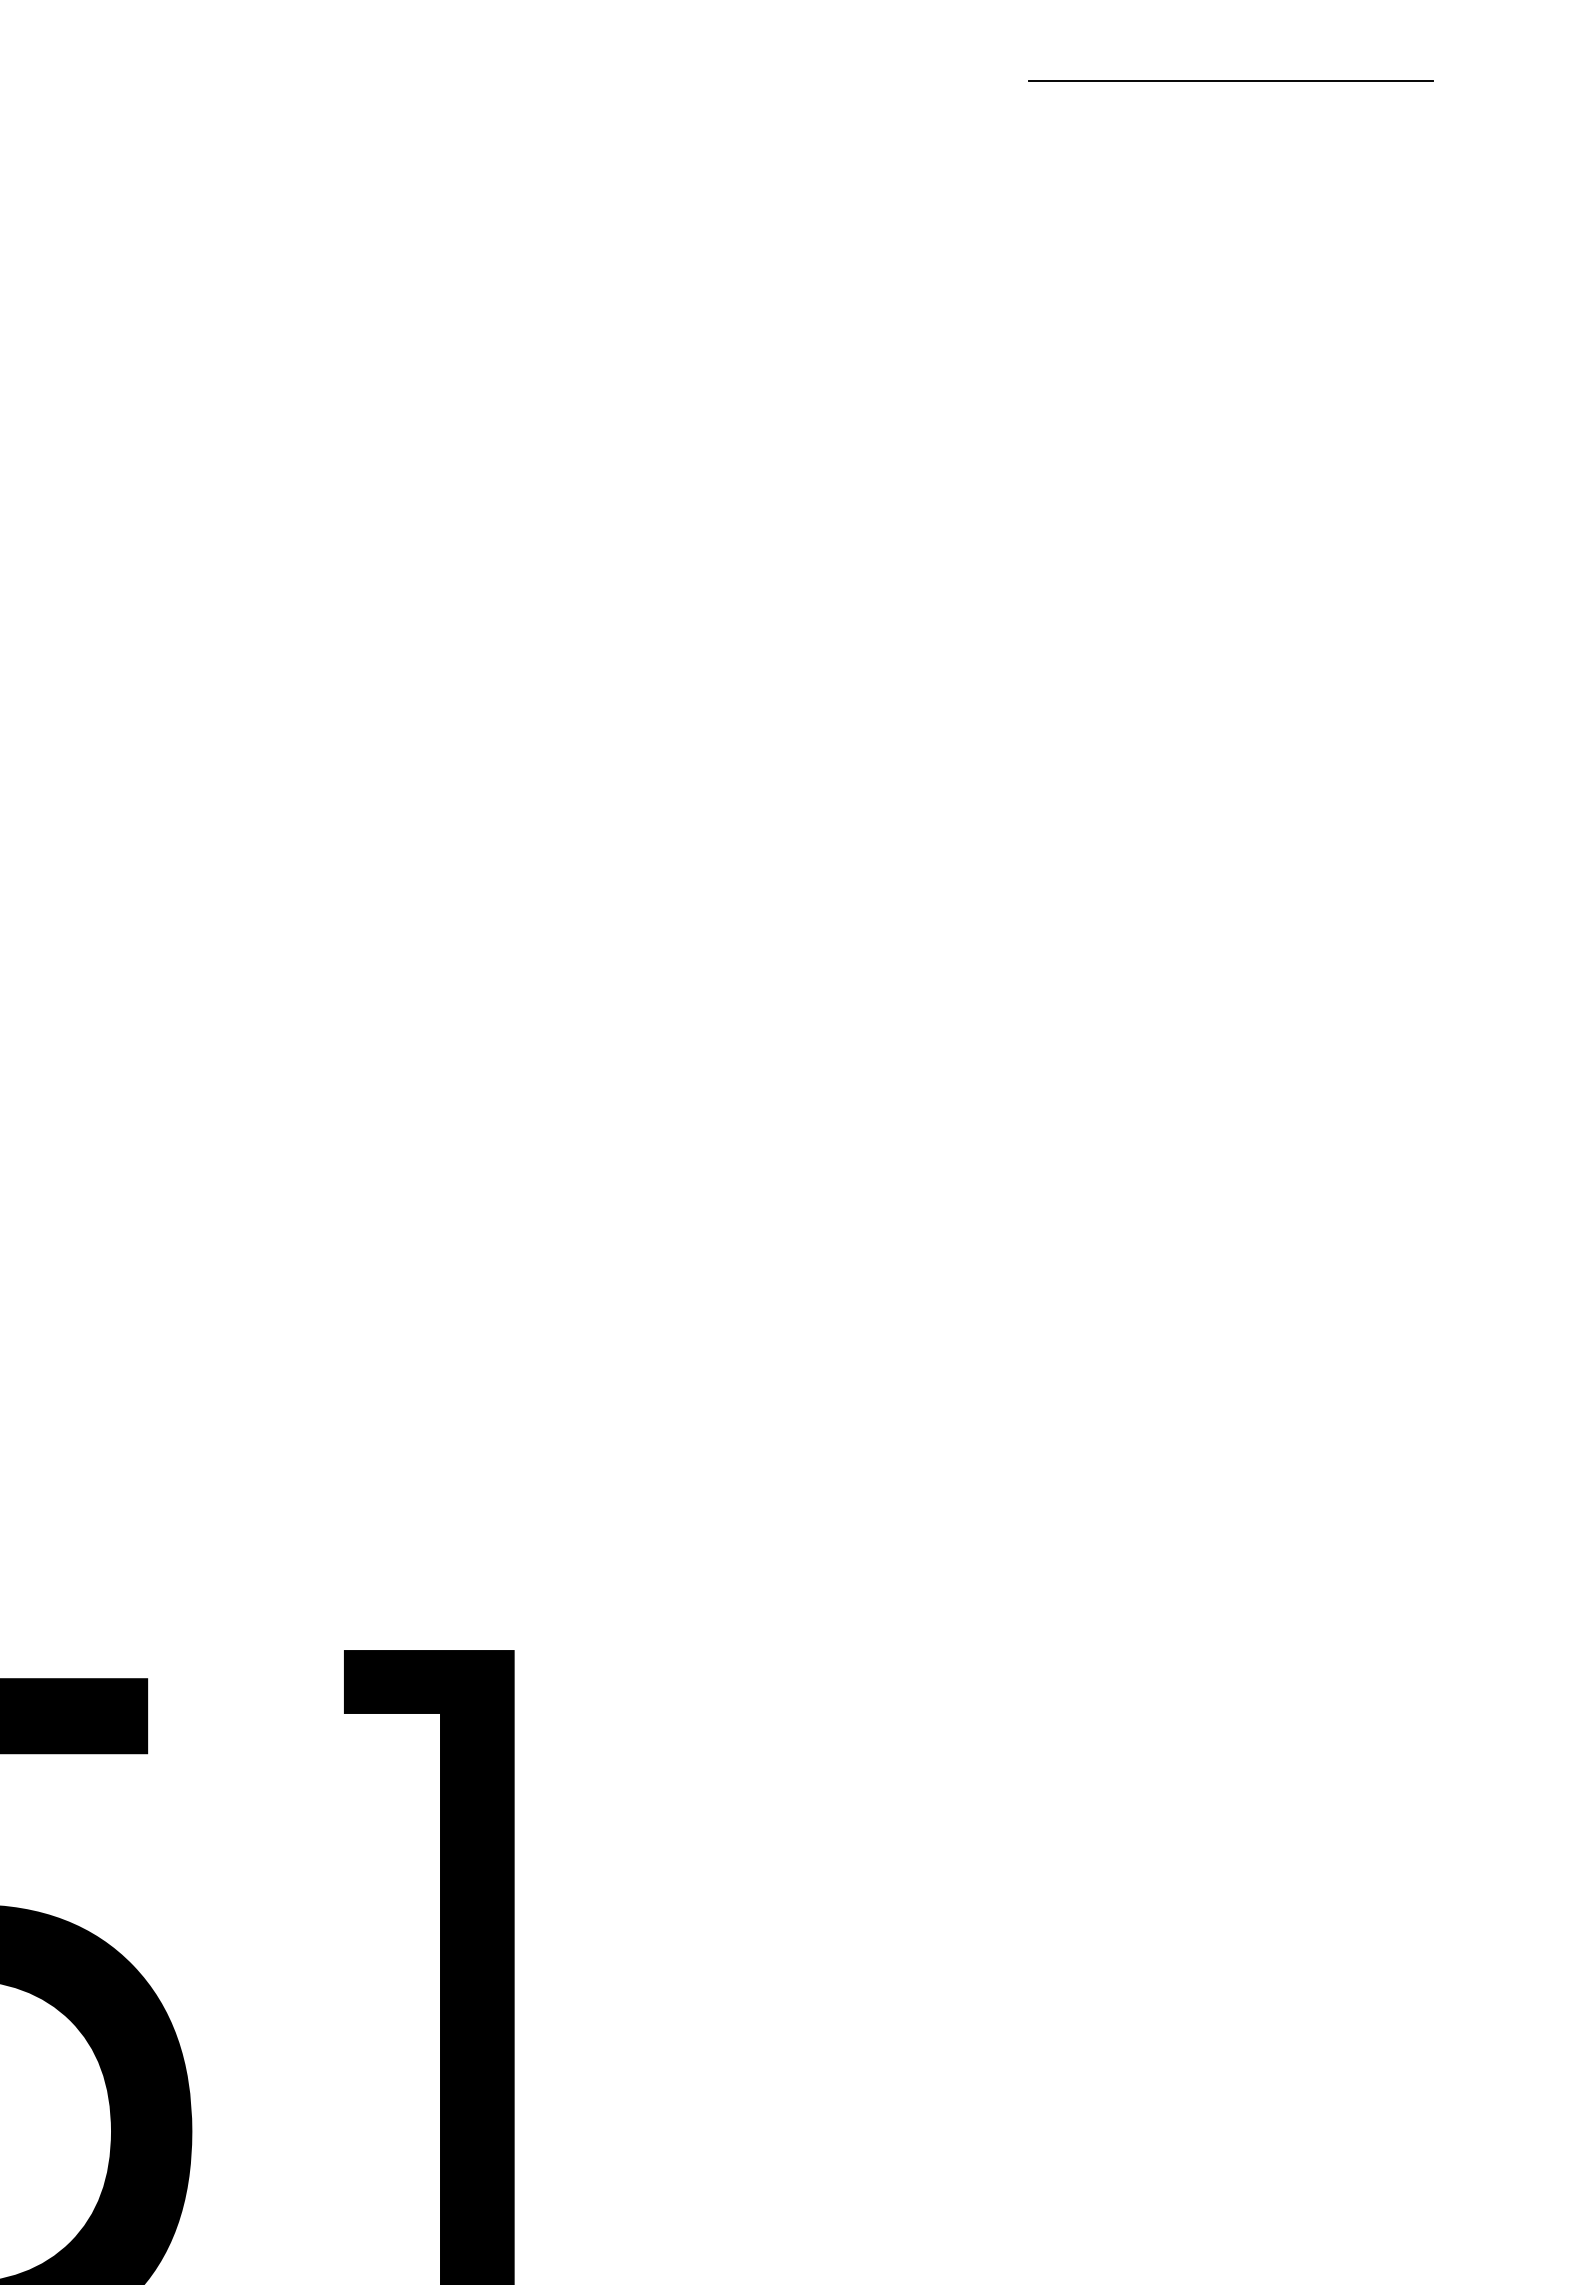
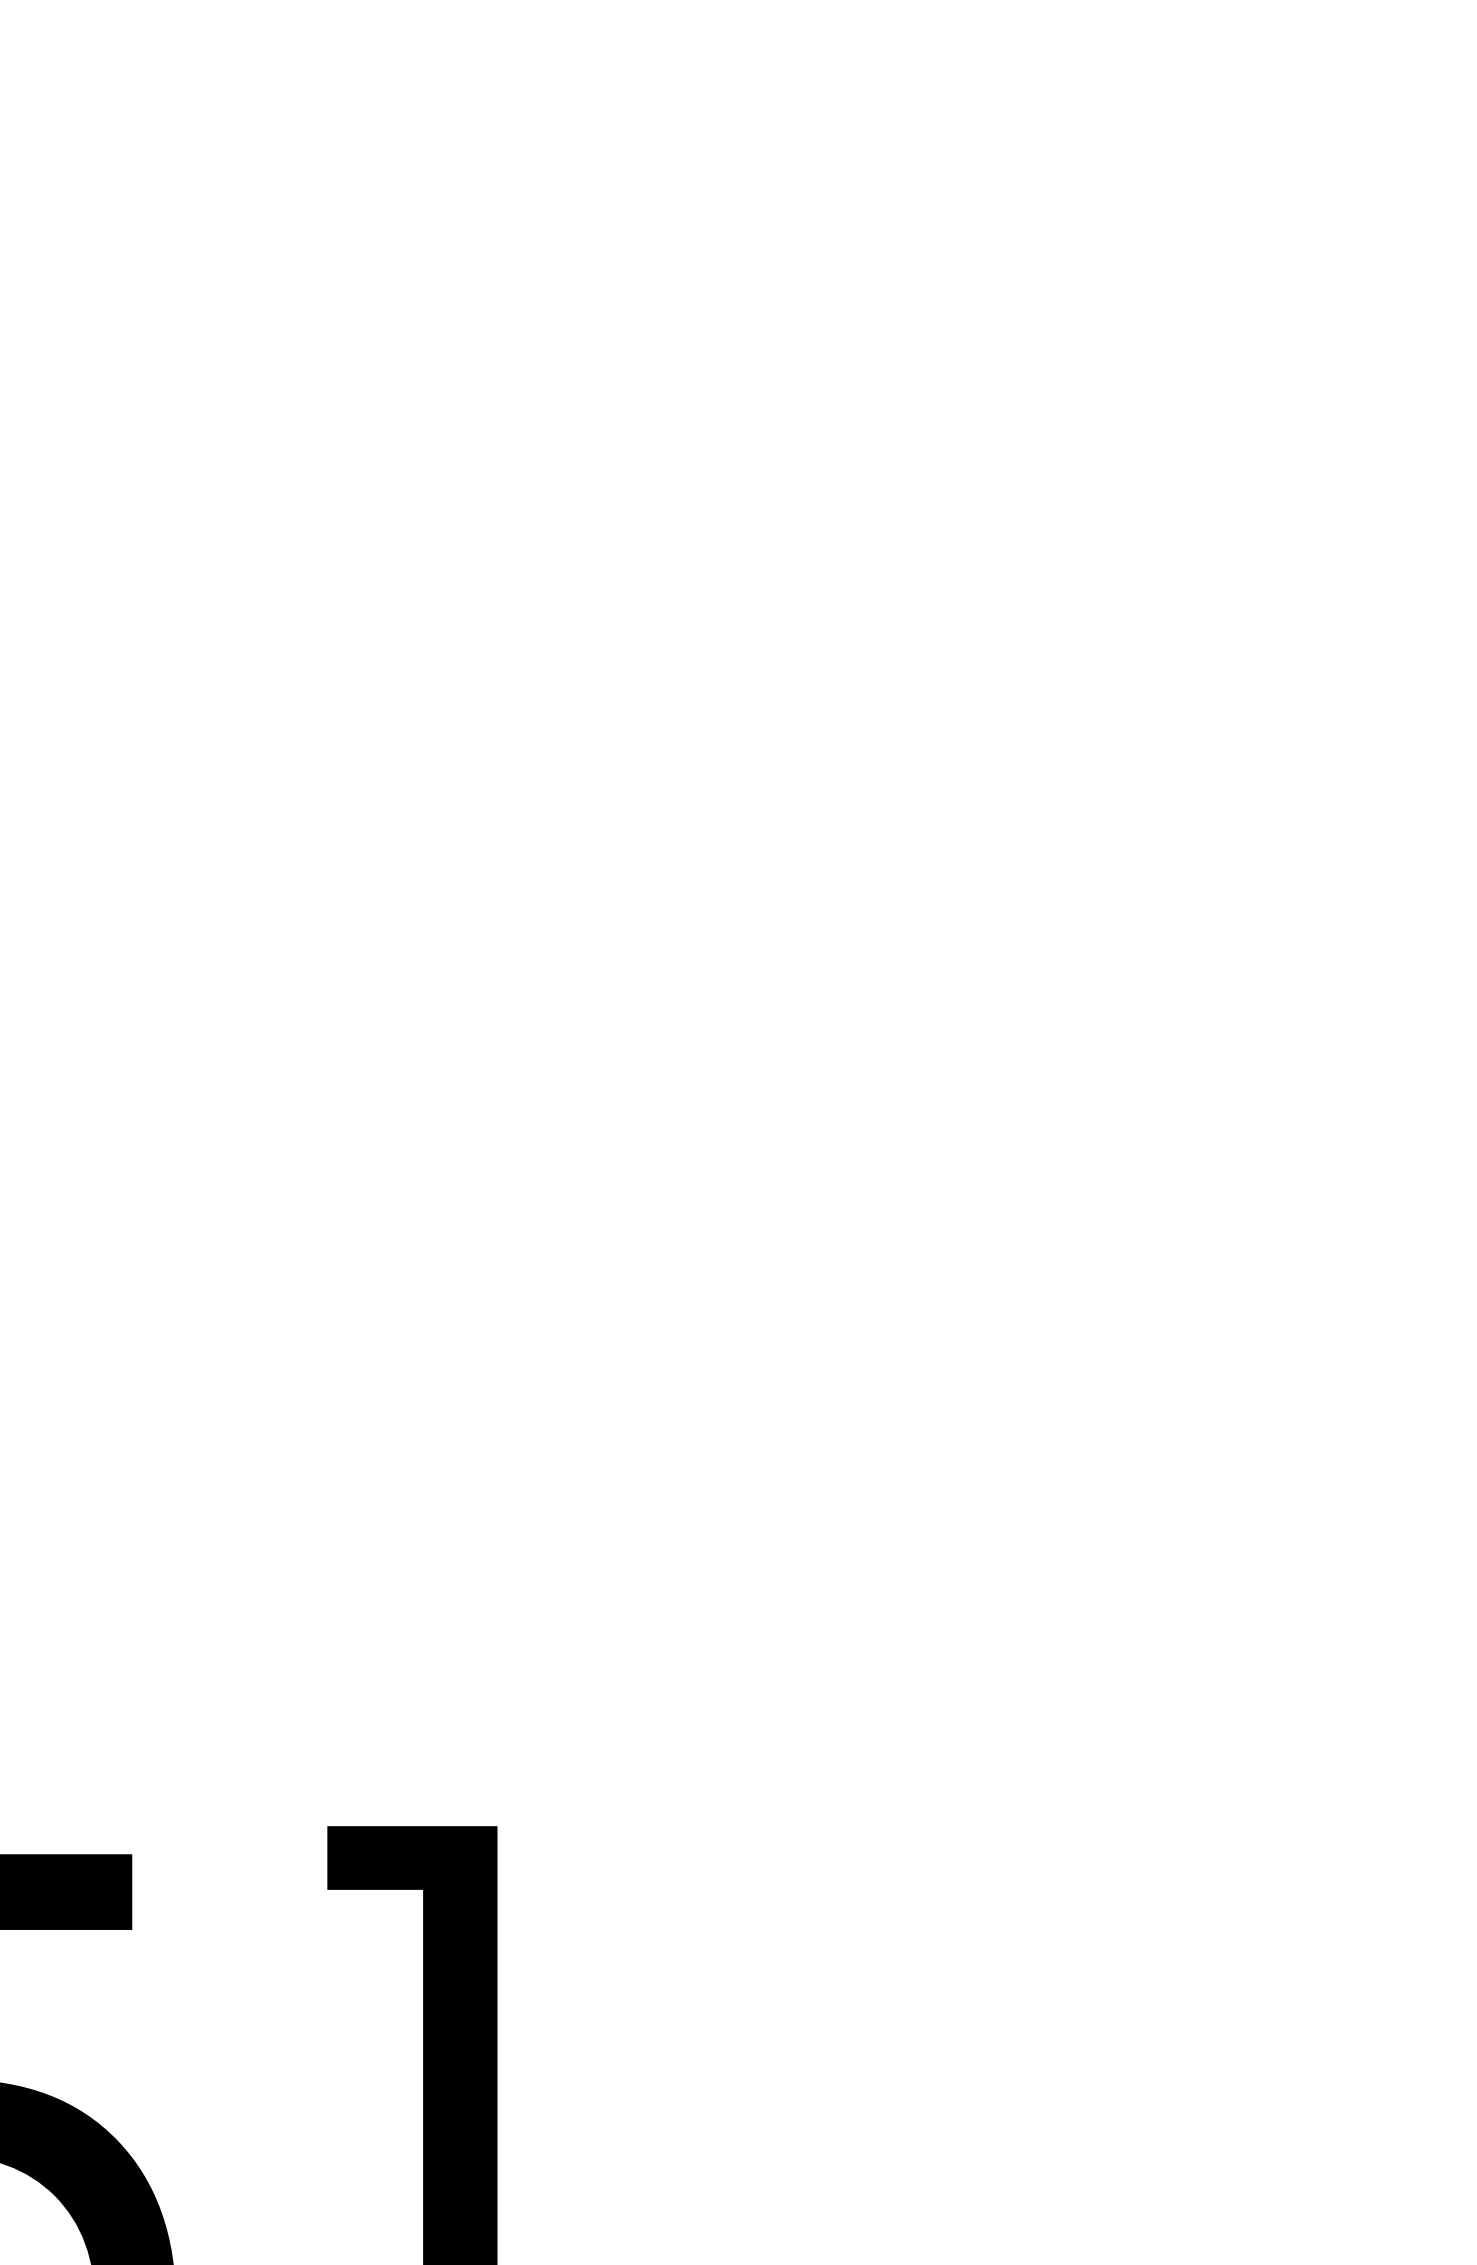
line: (1230, 80) -> (1210, 262), removed

